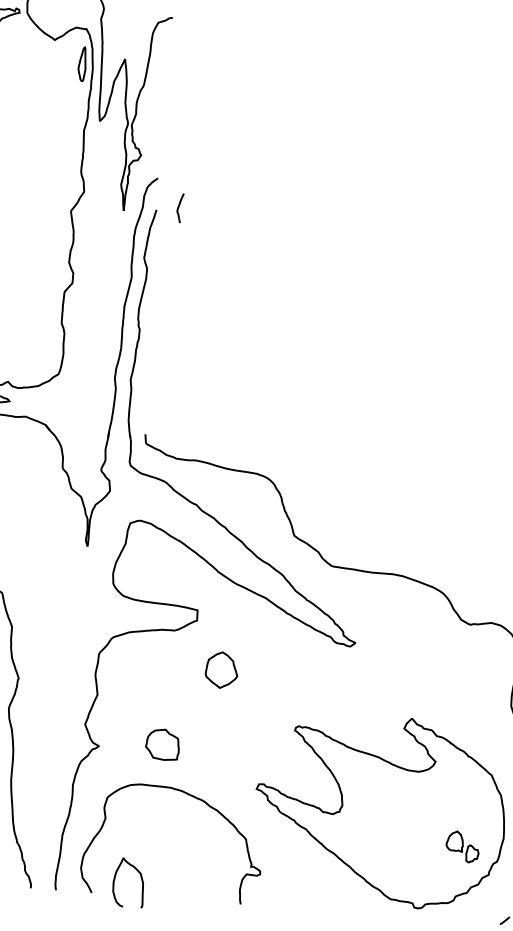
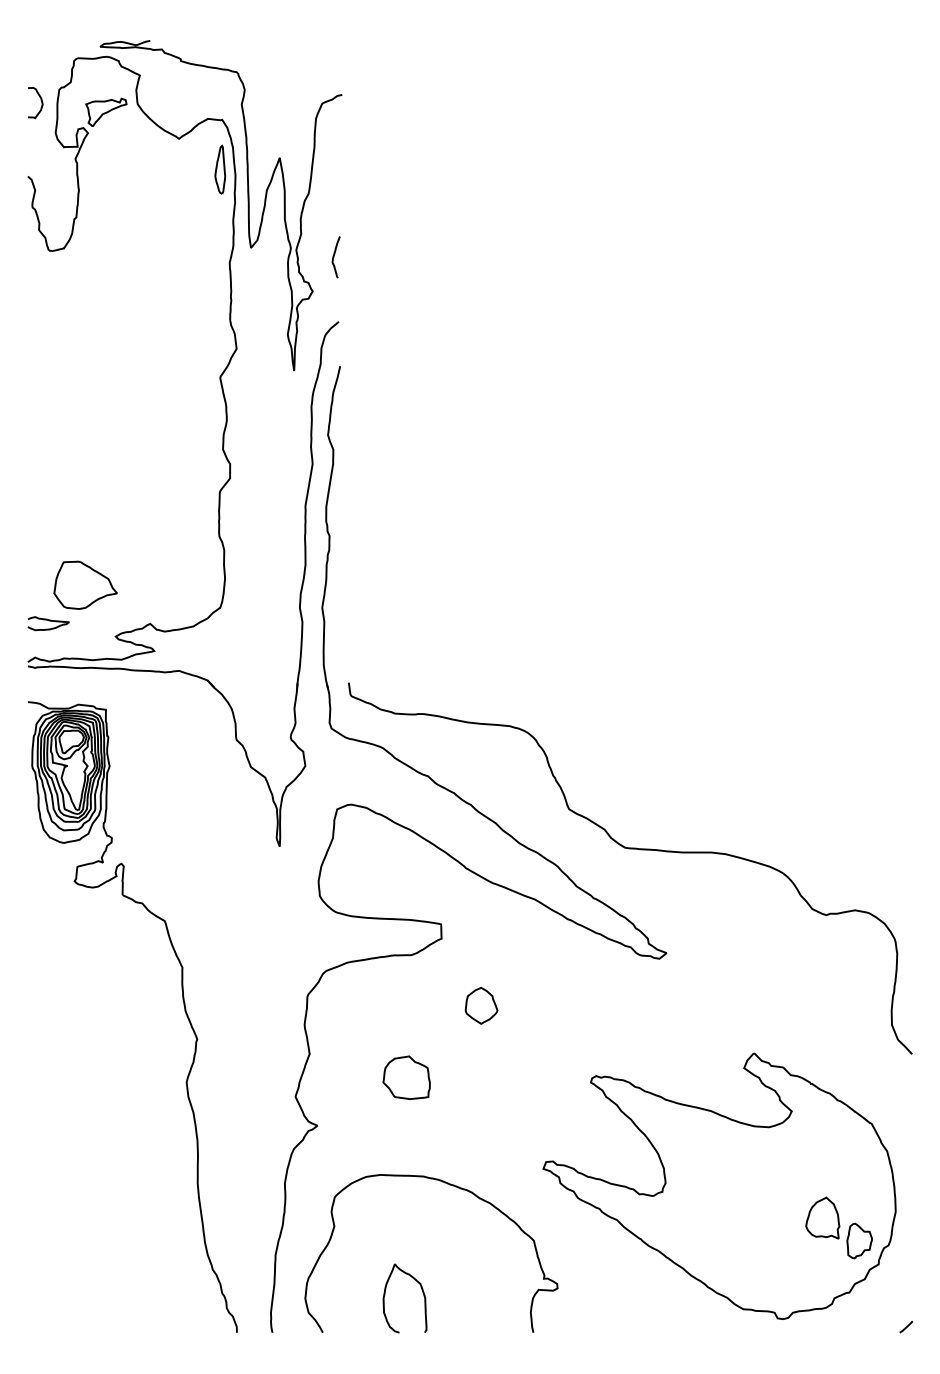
curve: (178, 208) -> (334, 257), moved
part: (221, 669) -> (481, 1005), size x0.71
part: (162, 744) -> (406, 1077), moved
part: (462, 846) -> (838, 1227), size x1.43
curve: (141, 880) -> (422, 1293), moved

